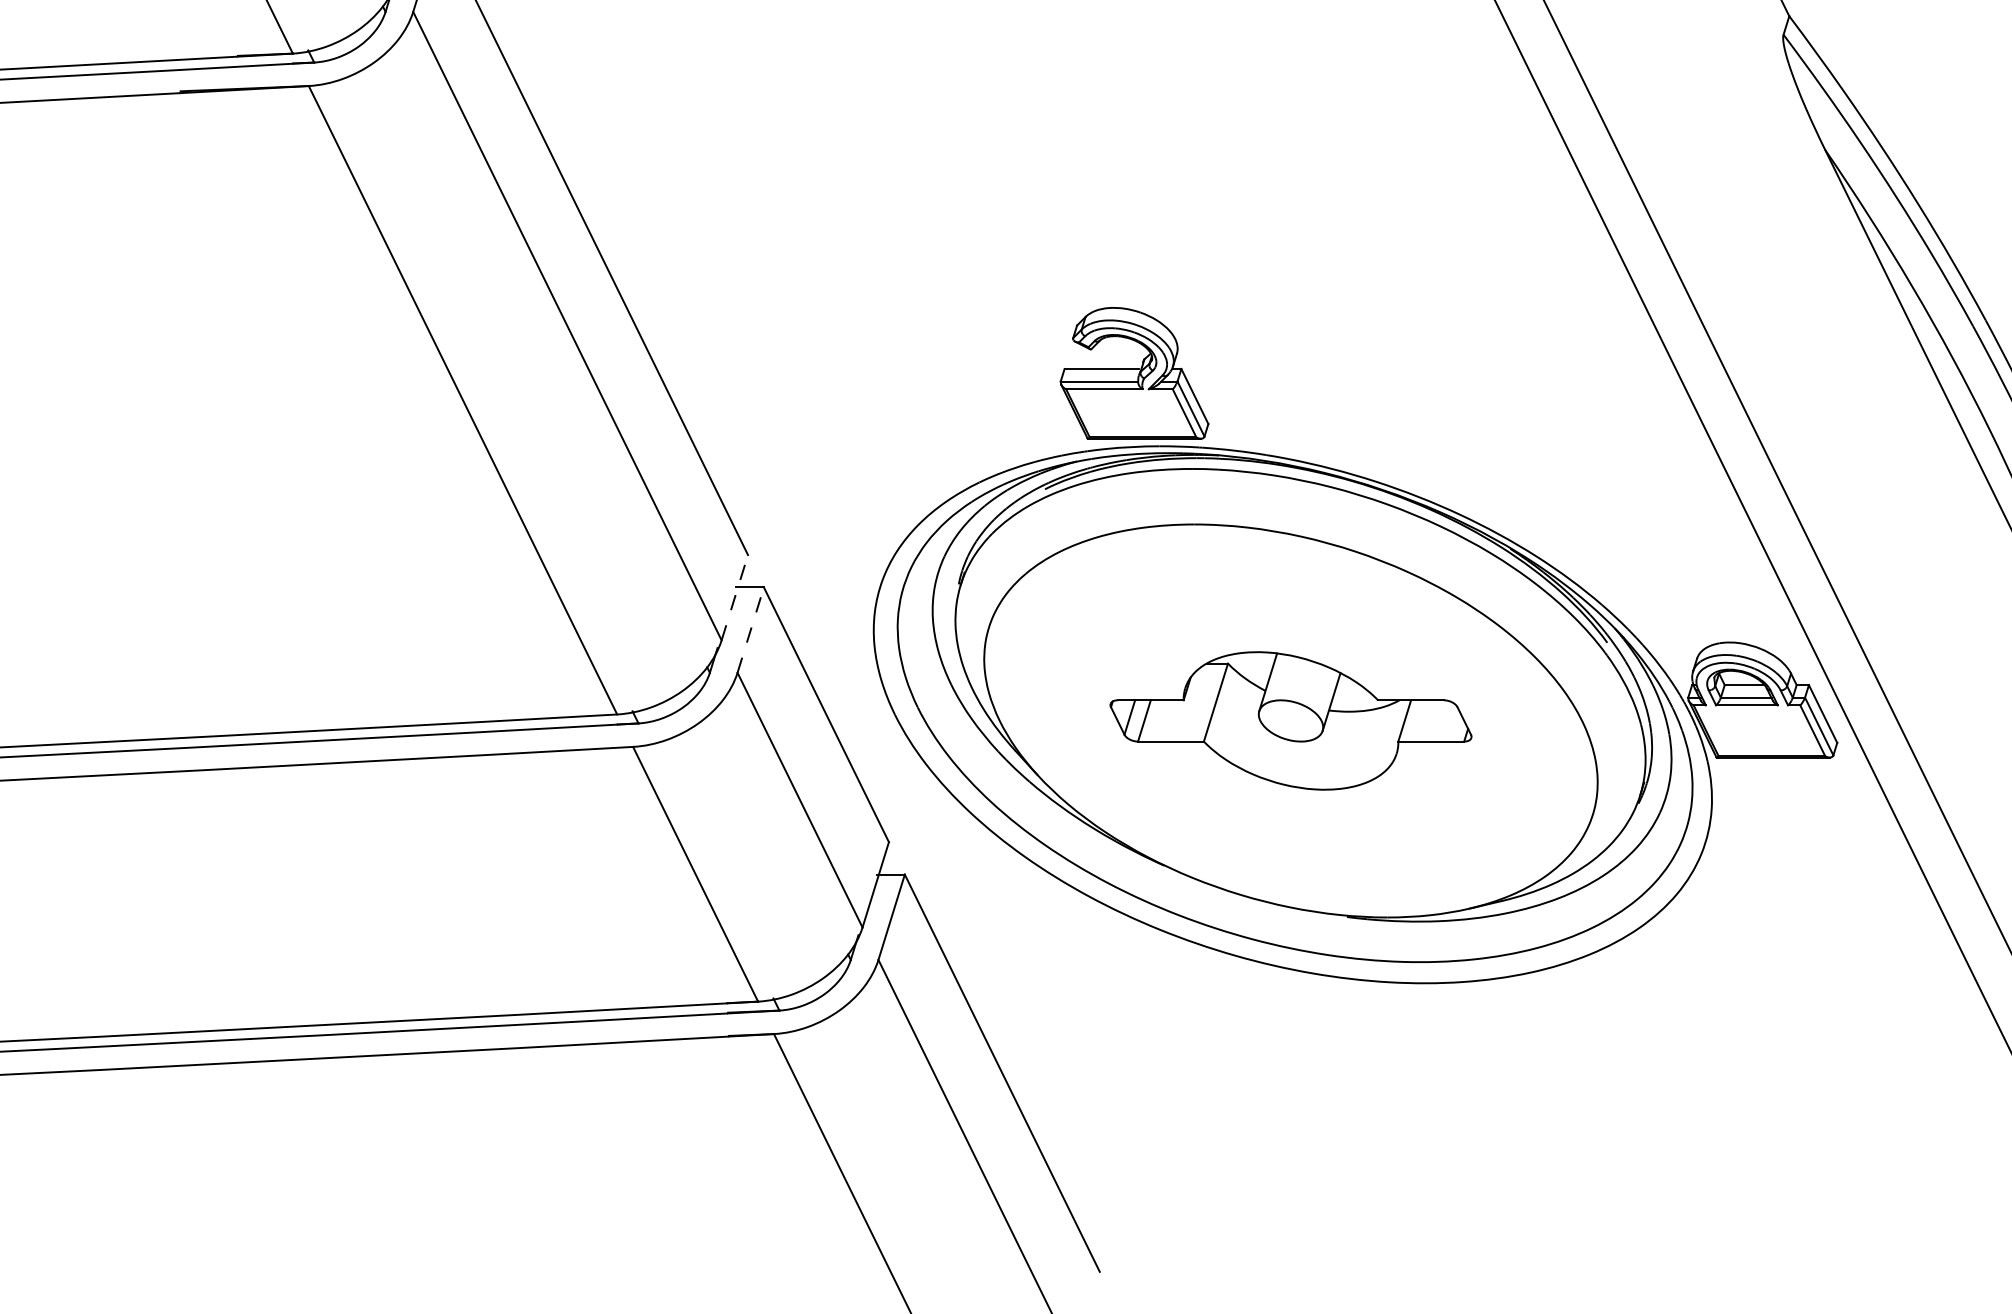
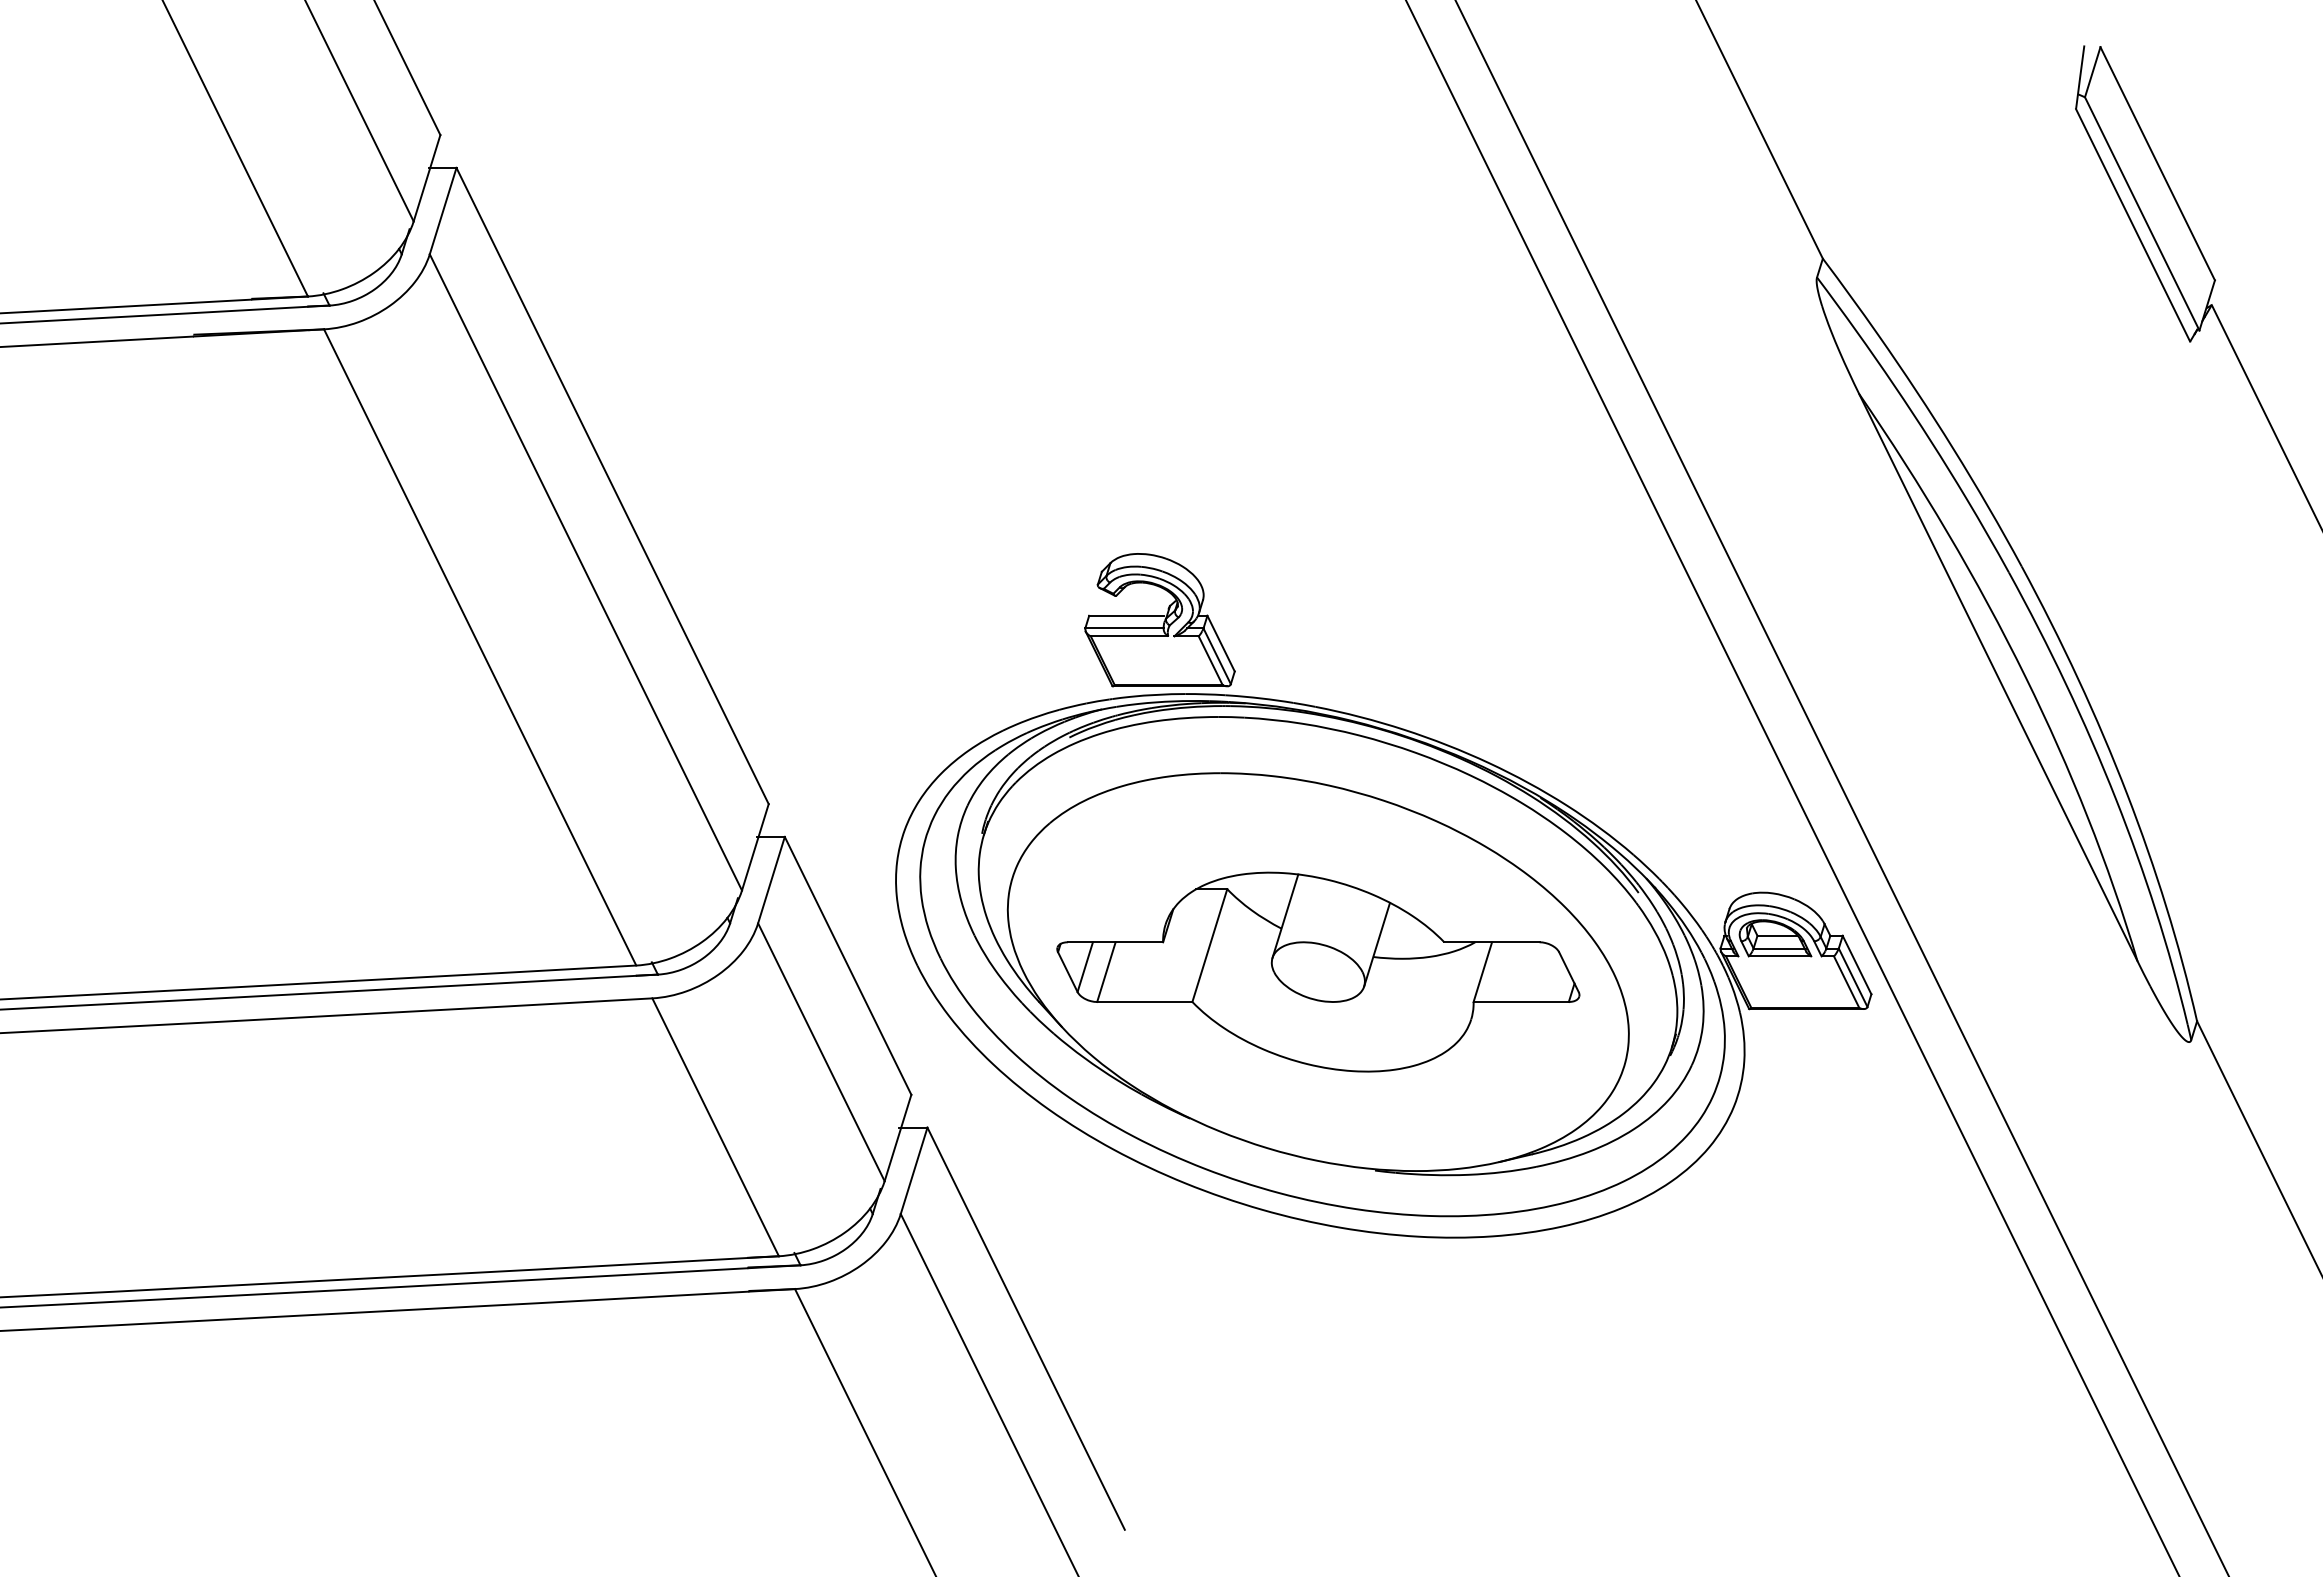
line: (734, 596) -> (755, 846), dashed -> solid
line: (750, 629) -> (771, 879), dashed -> solid
part: (1291, 720) -> (1318, 971), size x1.43

